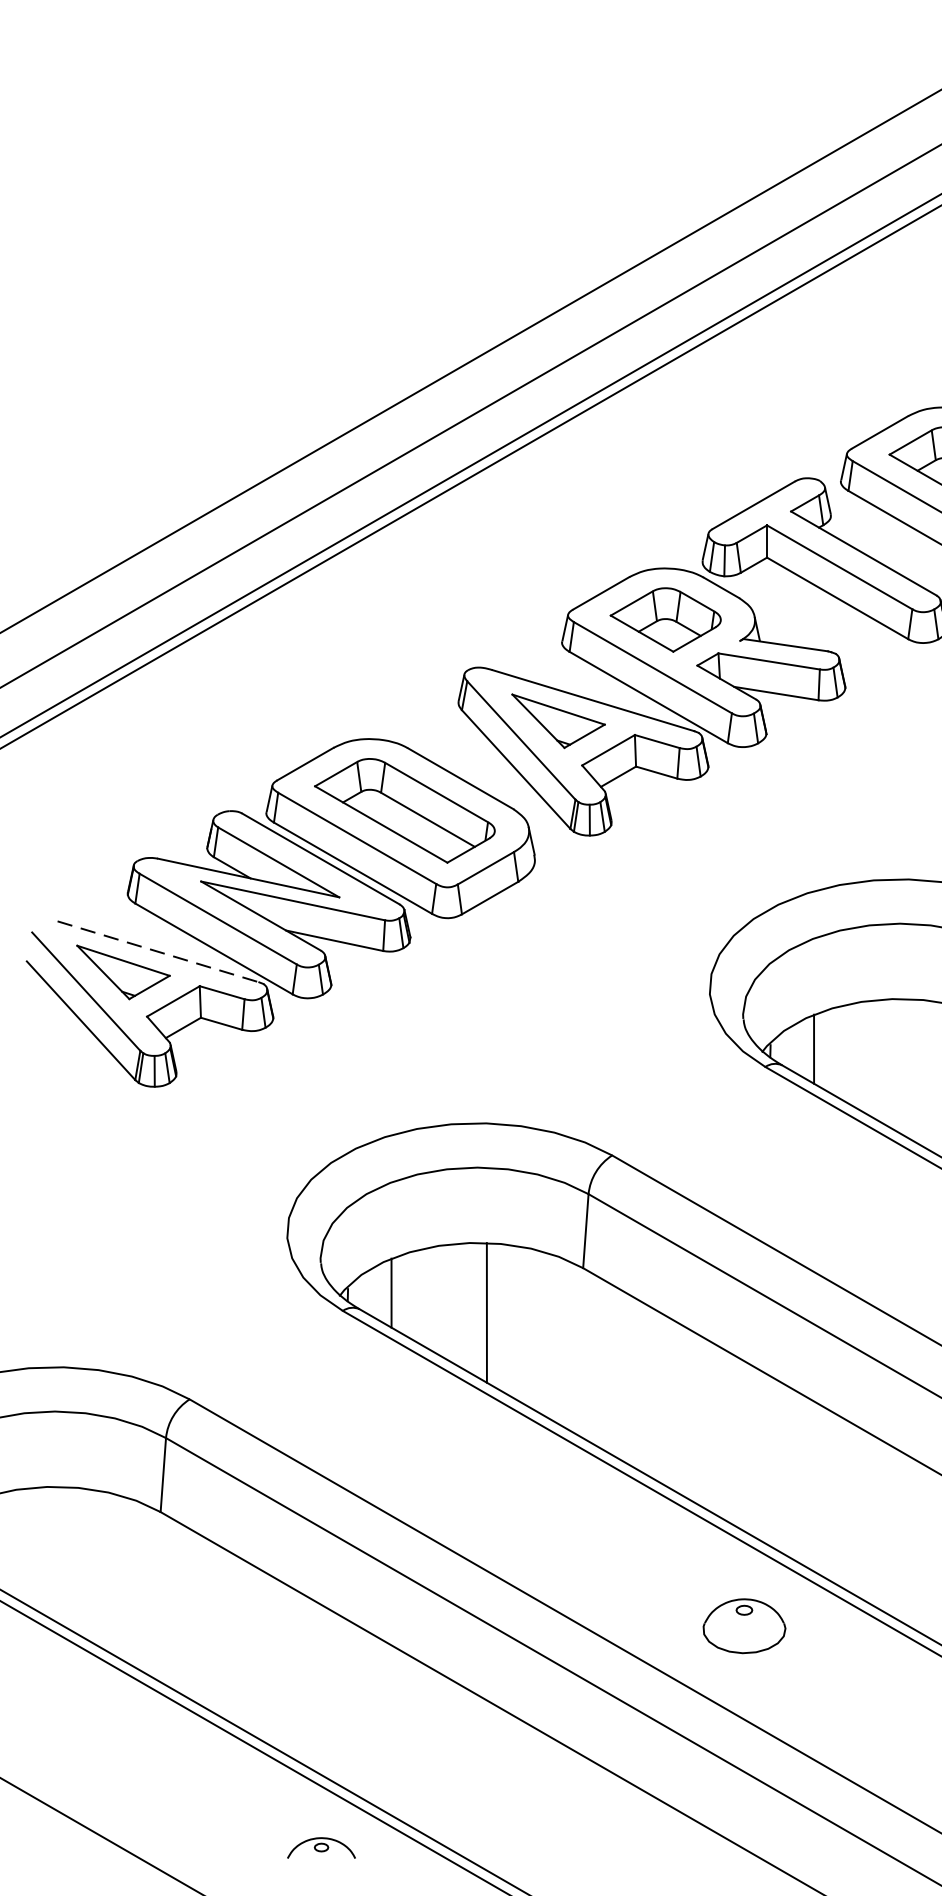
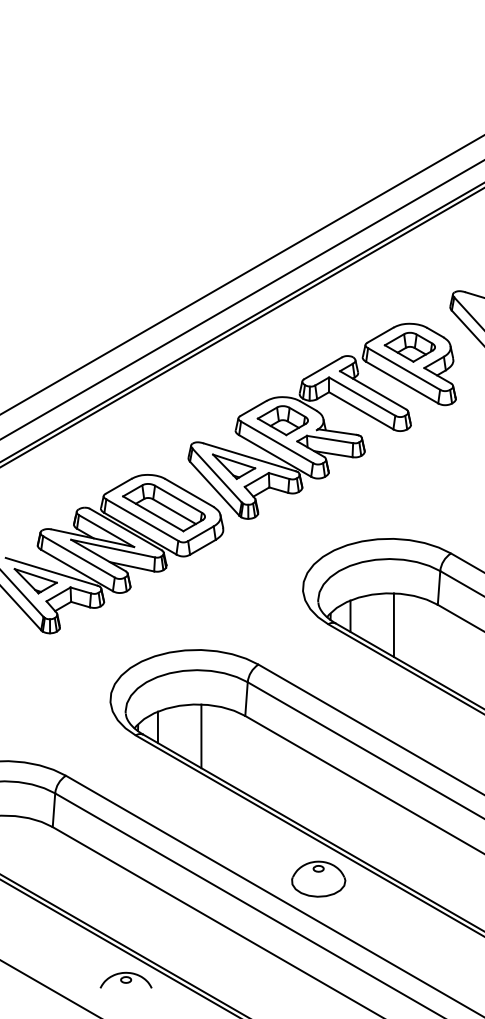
line: (160, 951) -> (52, 571), dashed -> solid
line: (908, 1069) -> (393, 625), added
part: (743, 1624) -> (318, 878), size x1.43
part: (320, 1846) -> (125, 979), size x1.67

